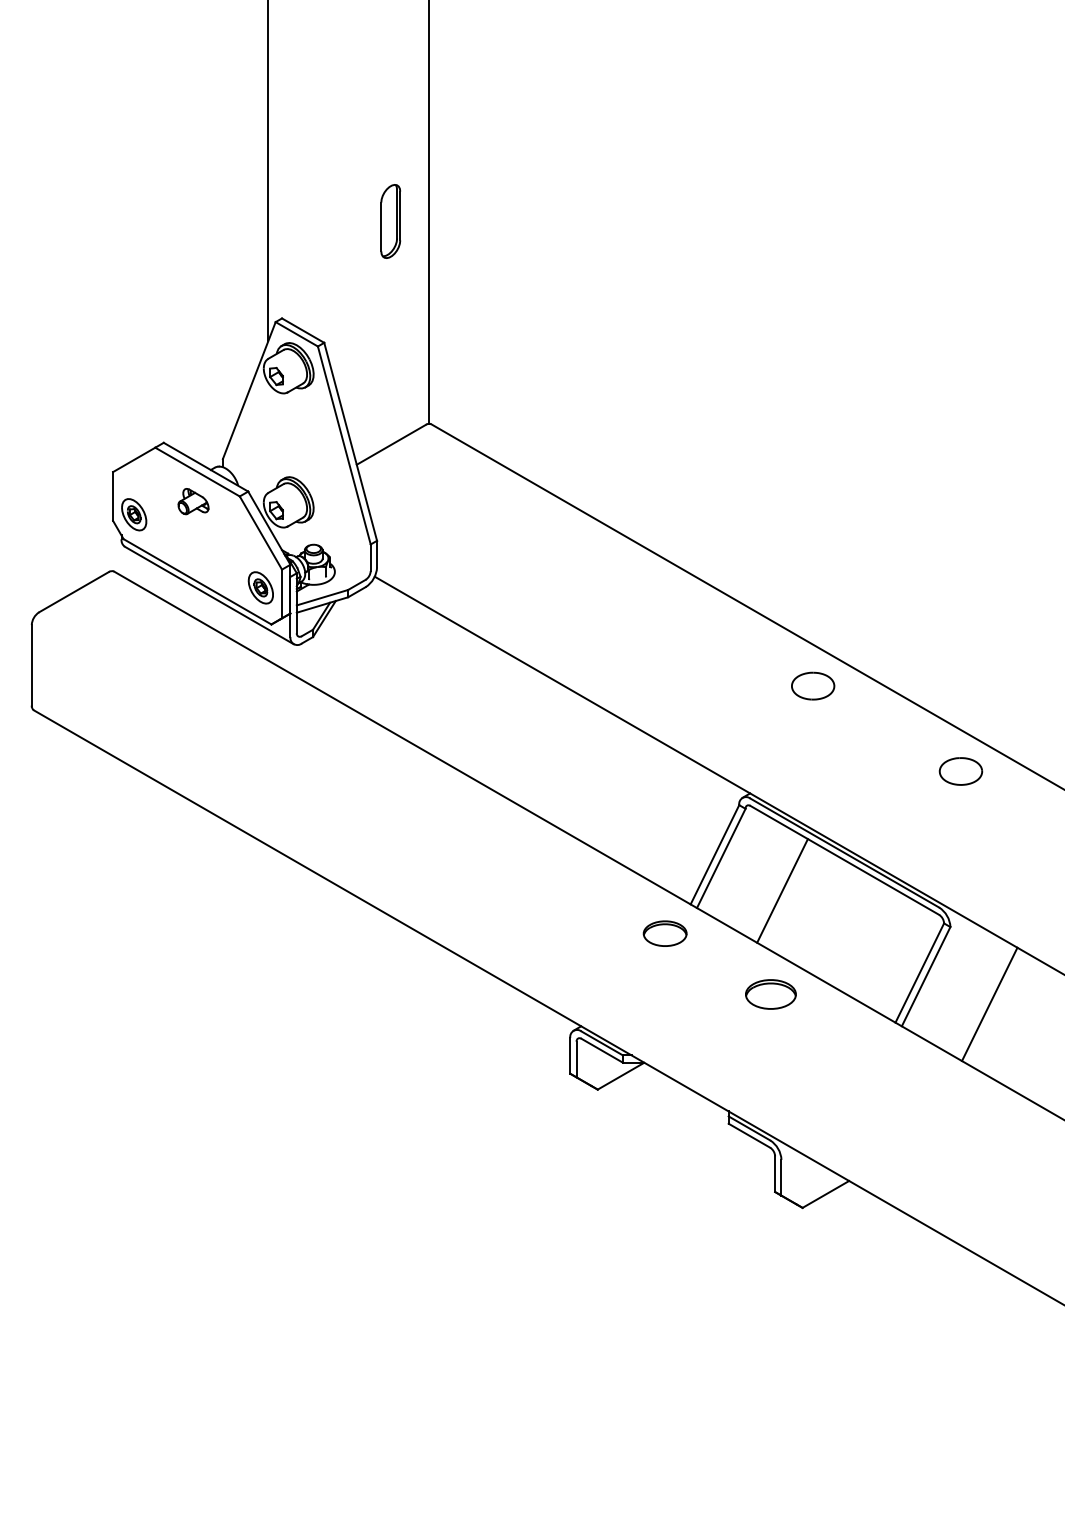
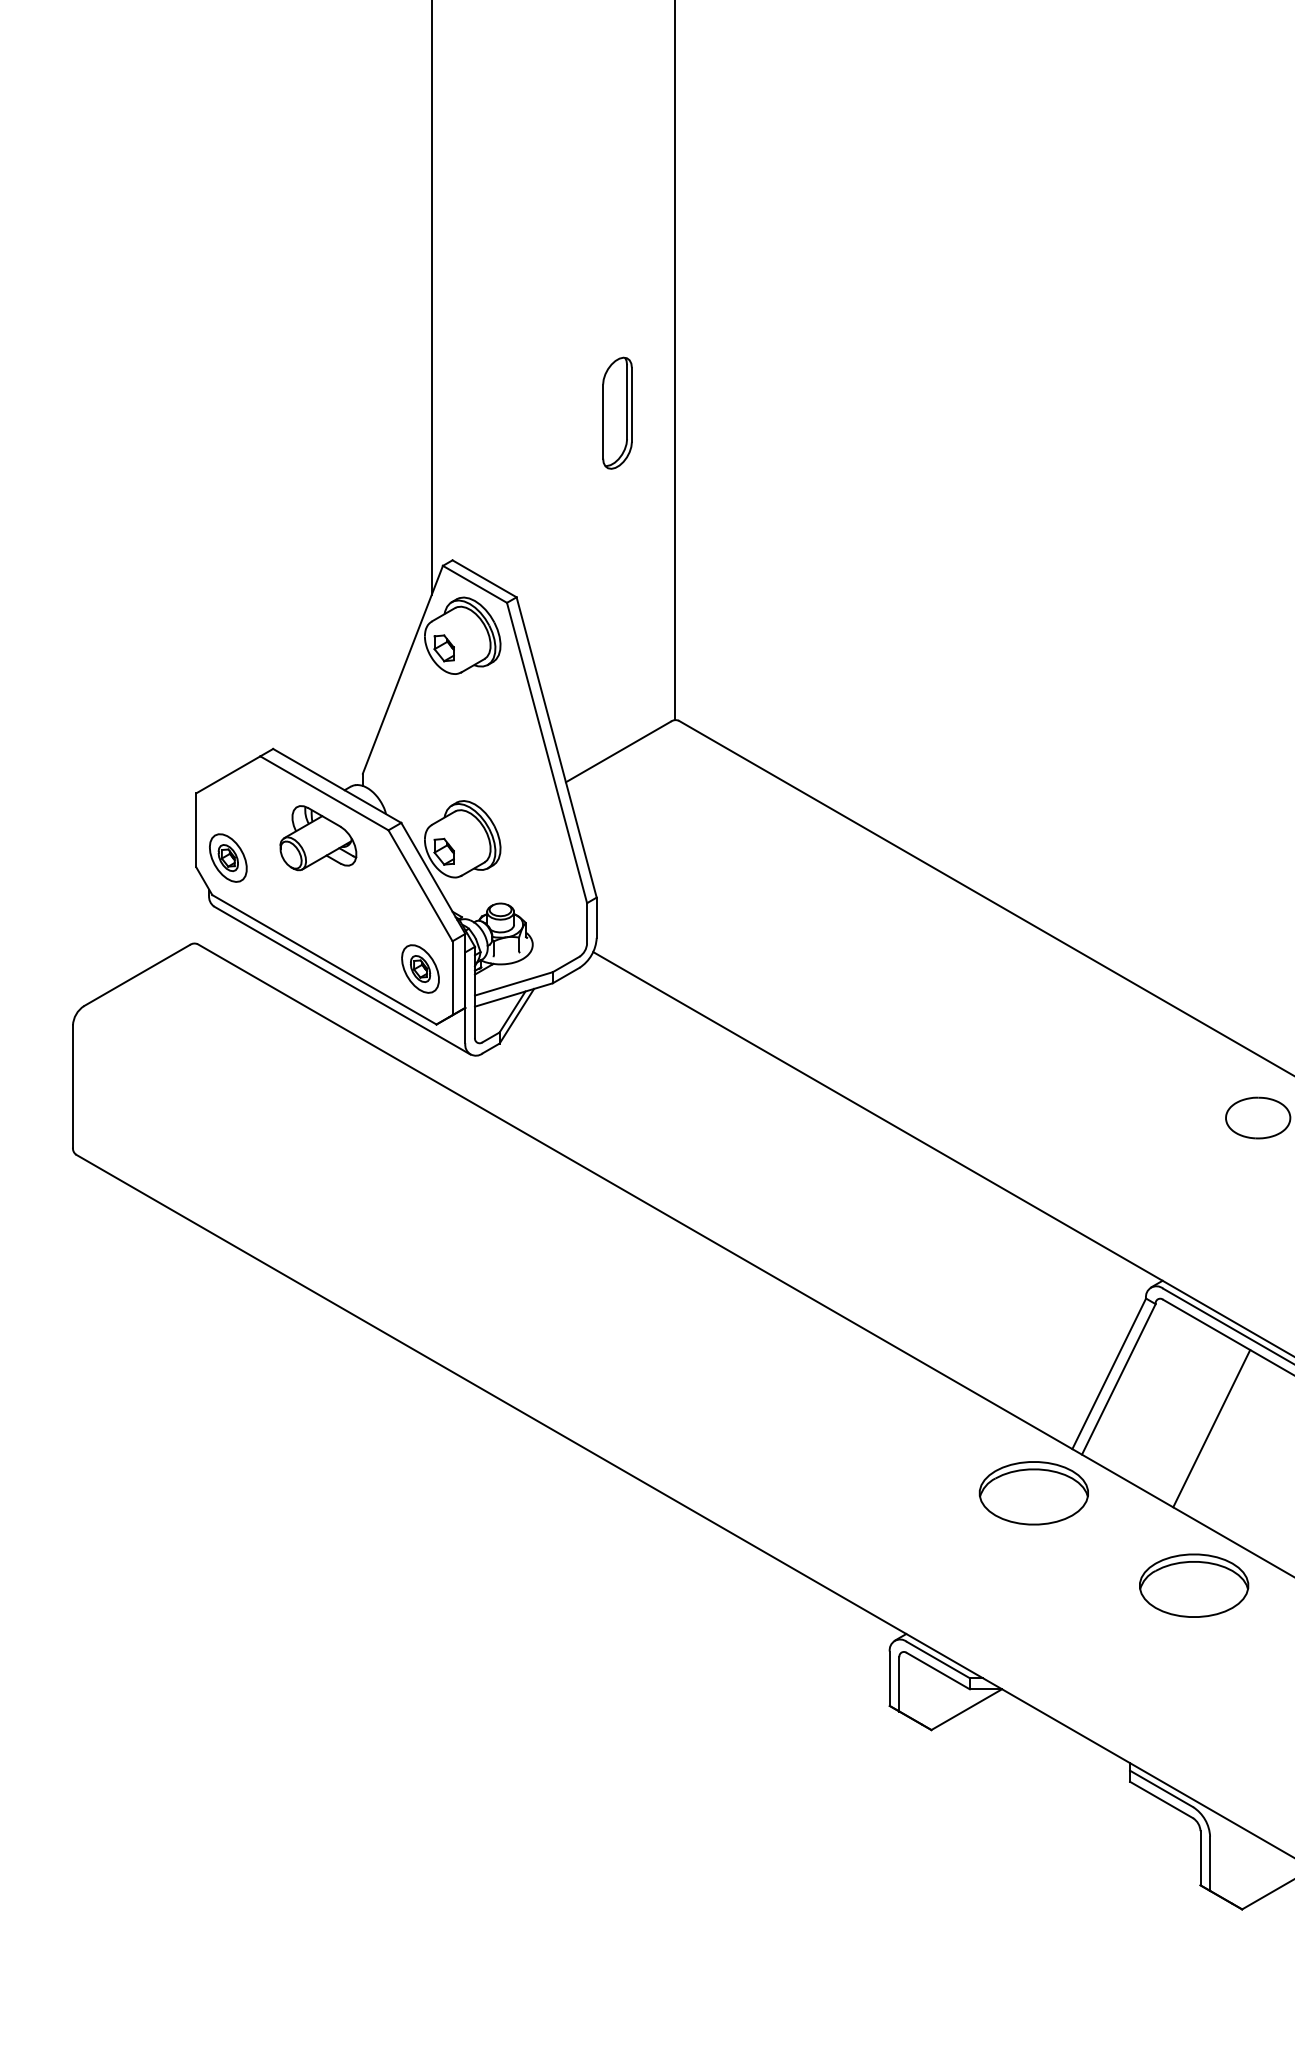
part: (193, 501) -> (318, 837), size x1.67
part: (664, 933) -> (1032, 1493), size x1.67
part: (770, 994) -> (1193, 1585), size x1.43

